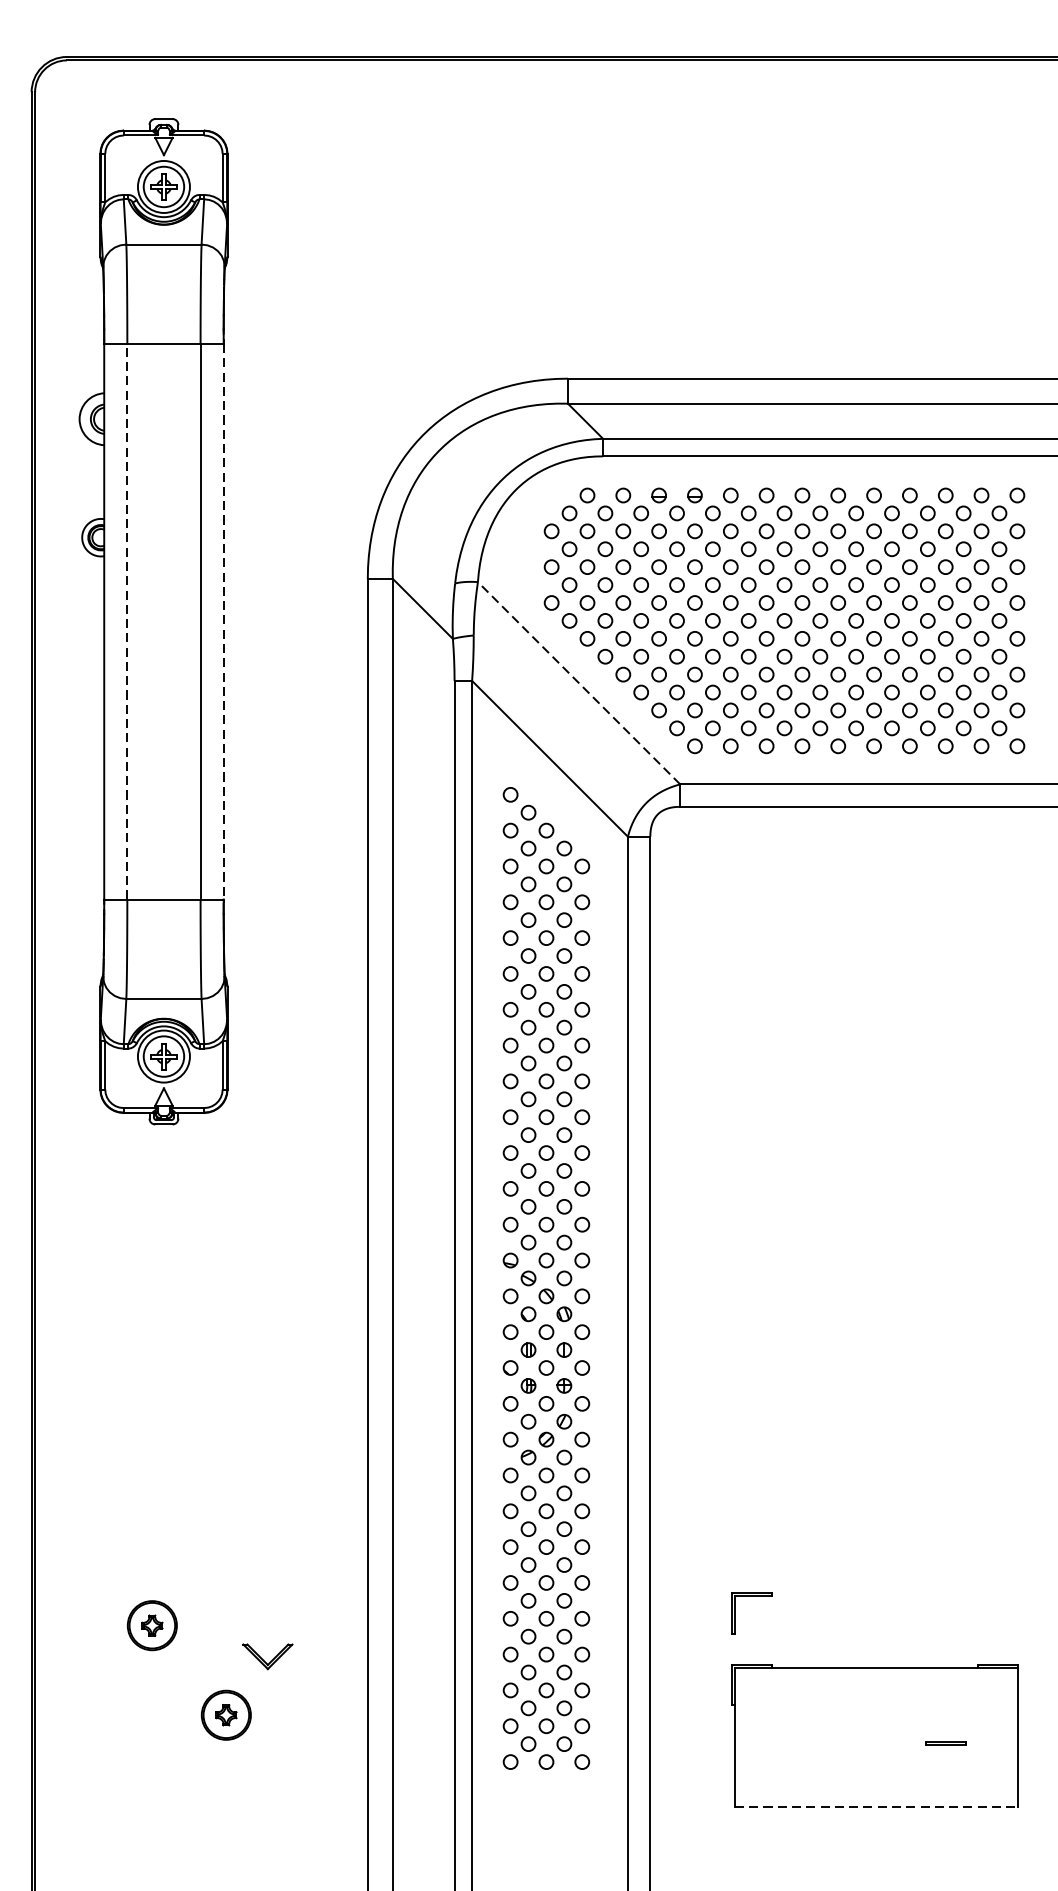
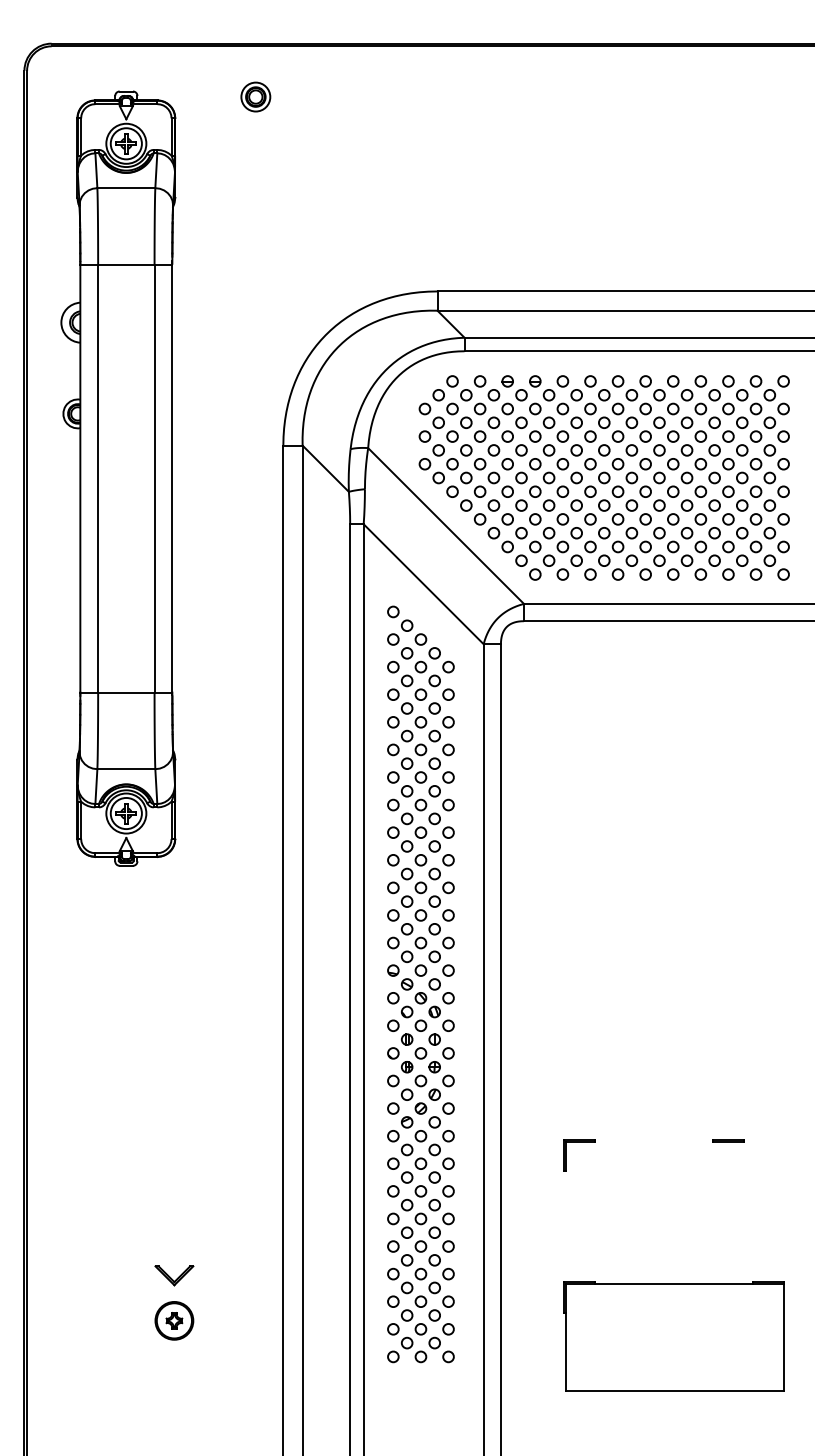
part: (331, 125) -> (255, 96), added
line: (127, 621) -> (98, 478), dashed -> solid
line: (223, 624) -> (172, 480), dashed -> solid
line: (578, 682) -> (445, 525), dashed -> solid
part: (752, 1596) -> (579, 1142), moved
part: (152, 1625) -> (117, 1251), removed
part: (268, 1656) -> (174, 1275), moved
line: (945, 1743) -> (728, 1140), moved
line: (876, 1806) -> (675, 1391), dashed -> solid

